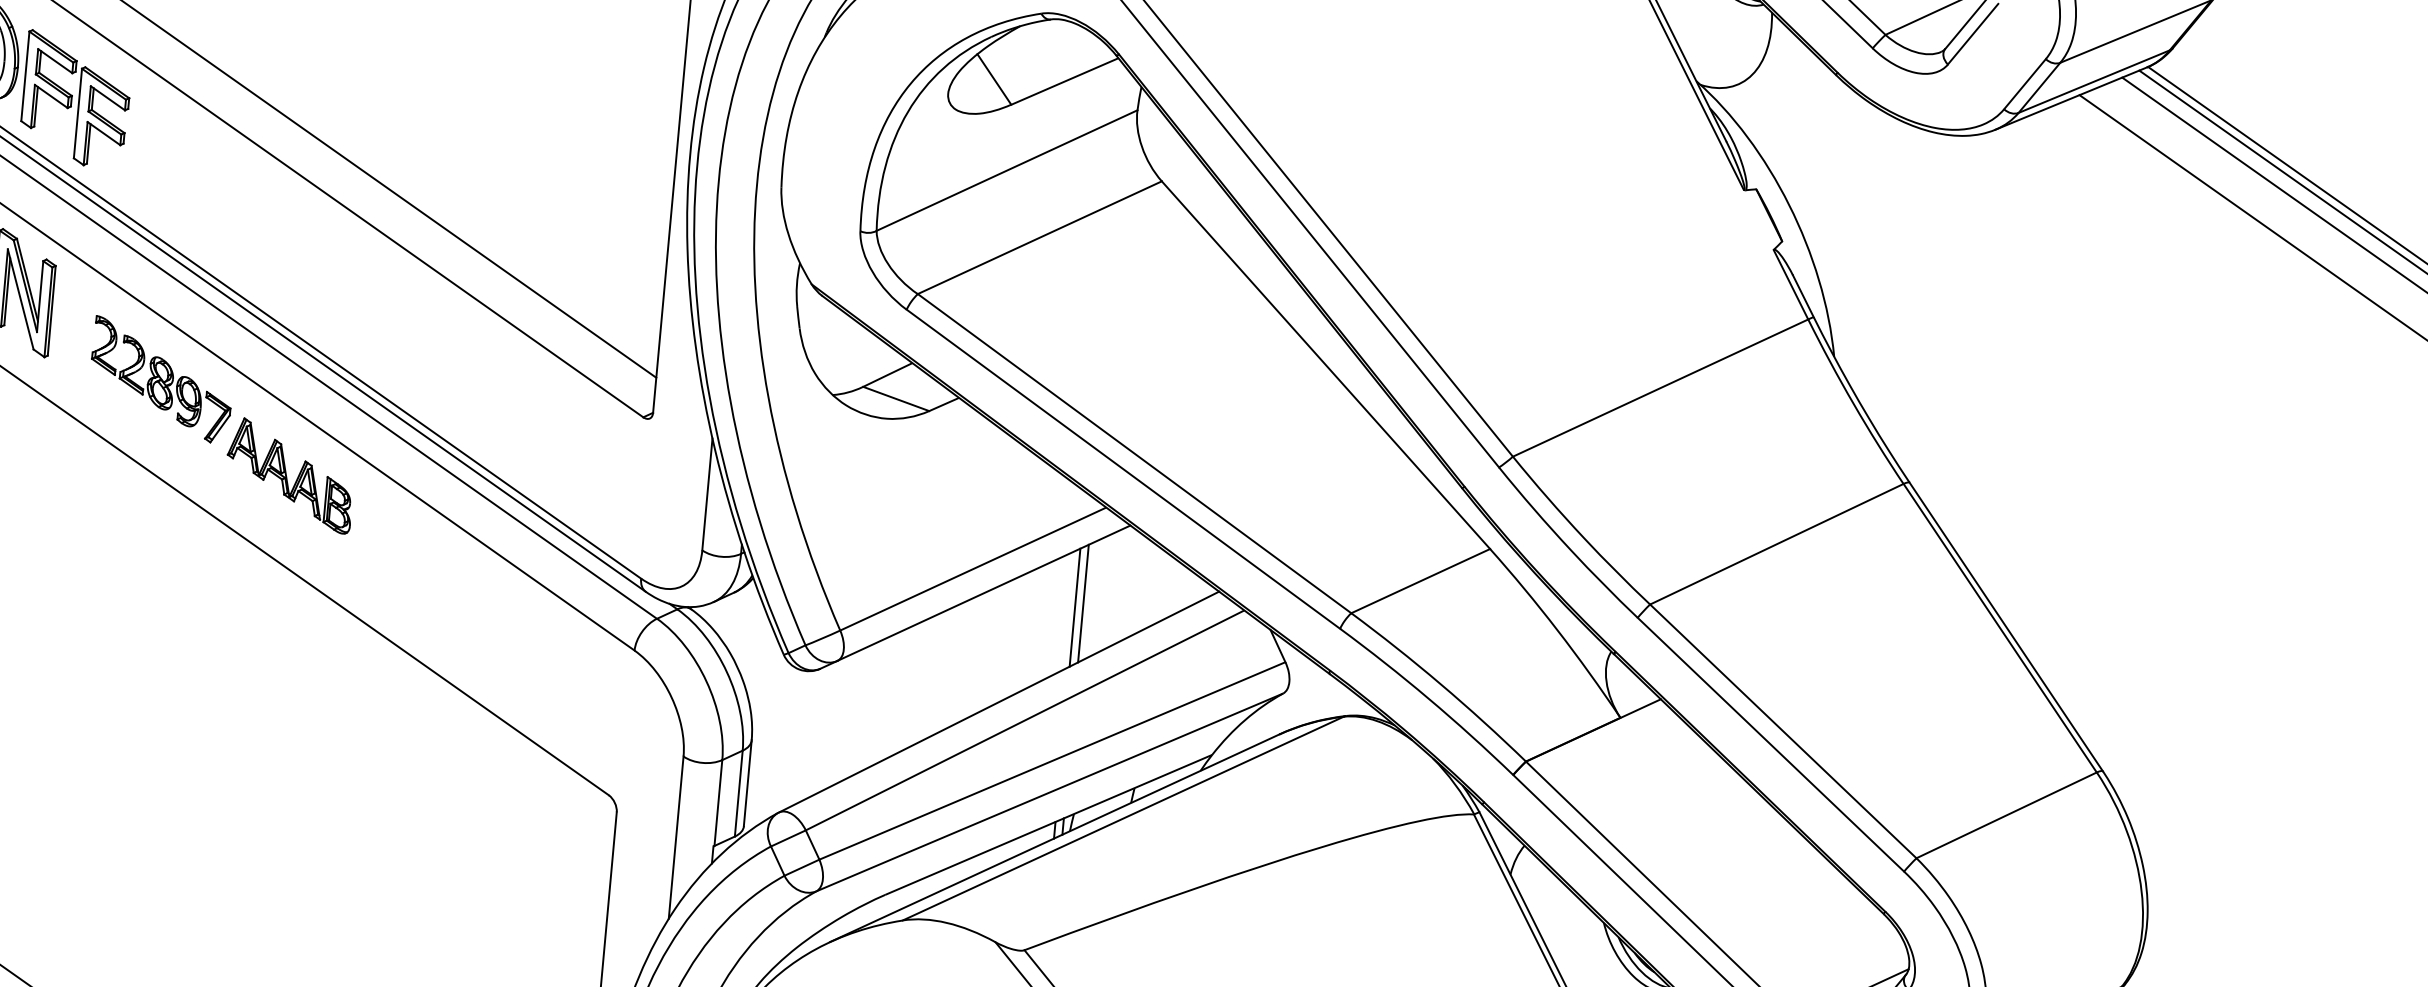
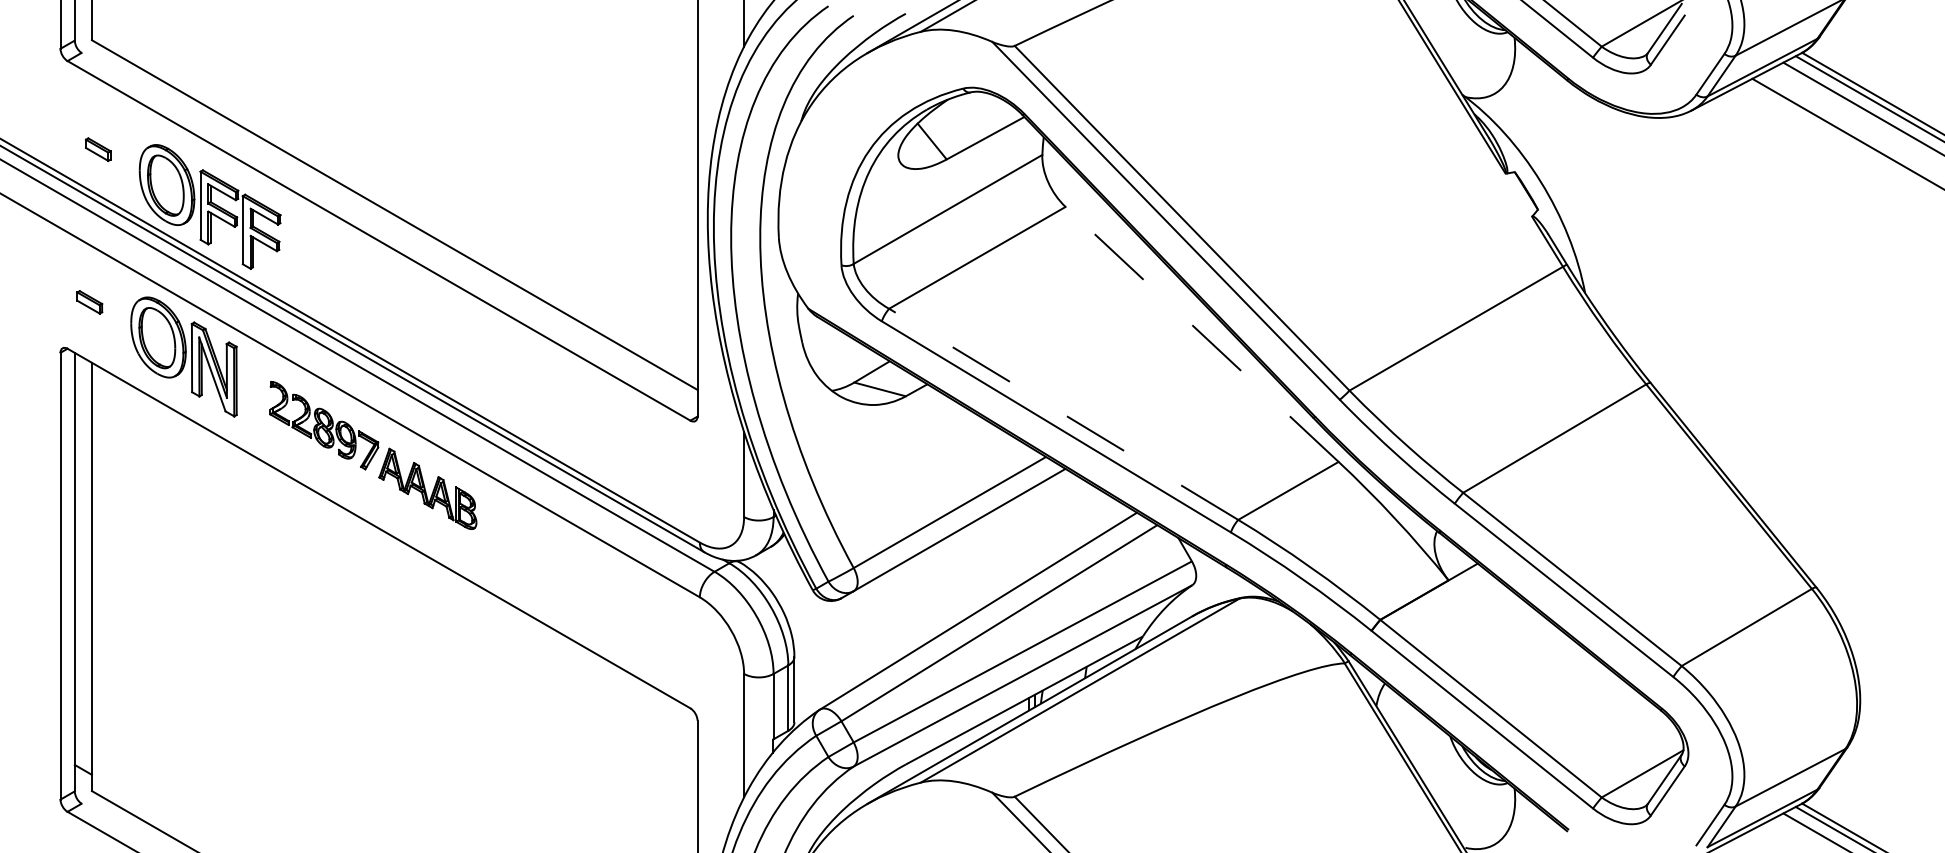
line: (1326, 365) -> (1202, 334), solid -> dashed
line: (1134, 453) -> (1063, 414), solid -> dashed
line: (1083, 602) -> (1035, 530), removed
line: (1075, 607) -> (1029, 534), removed

